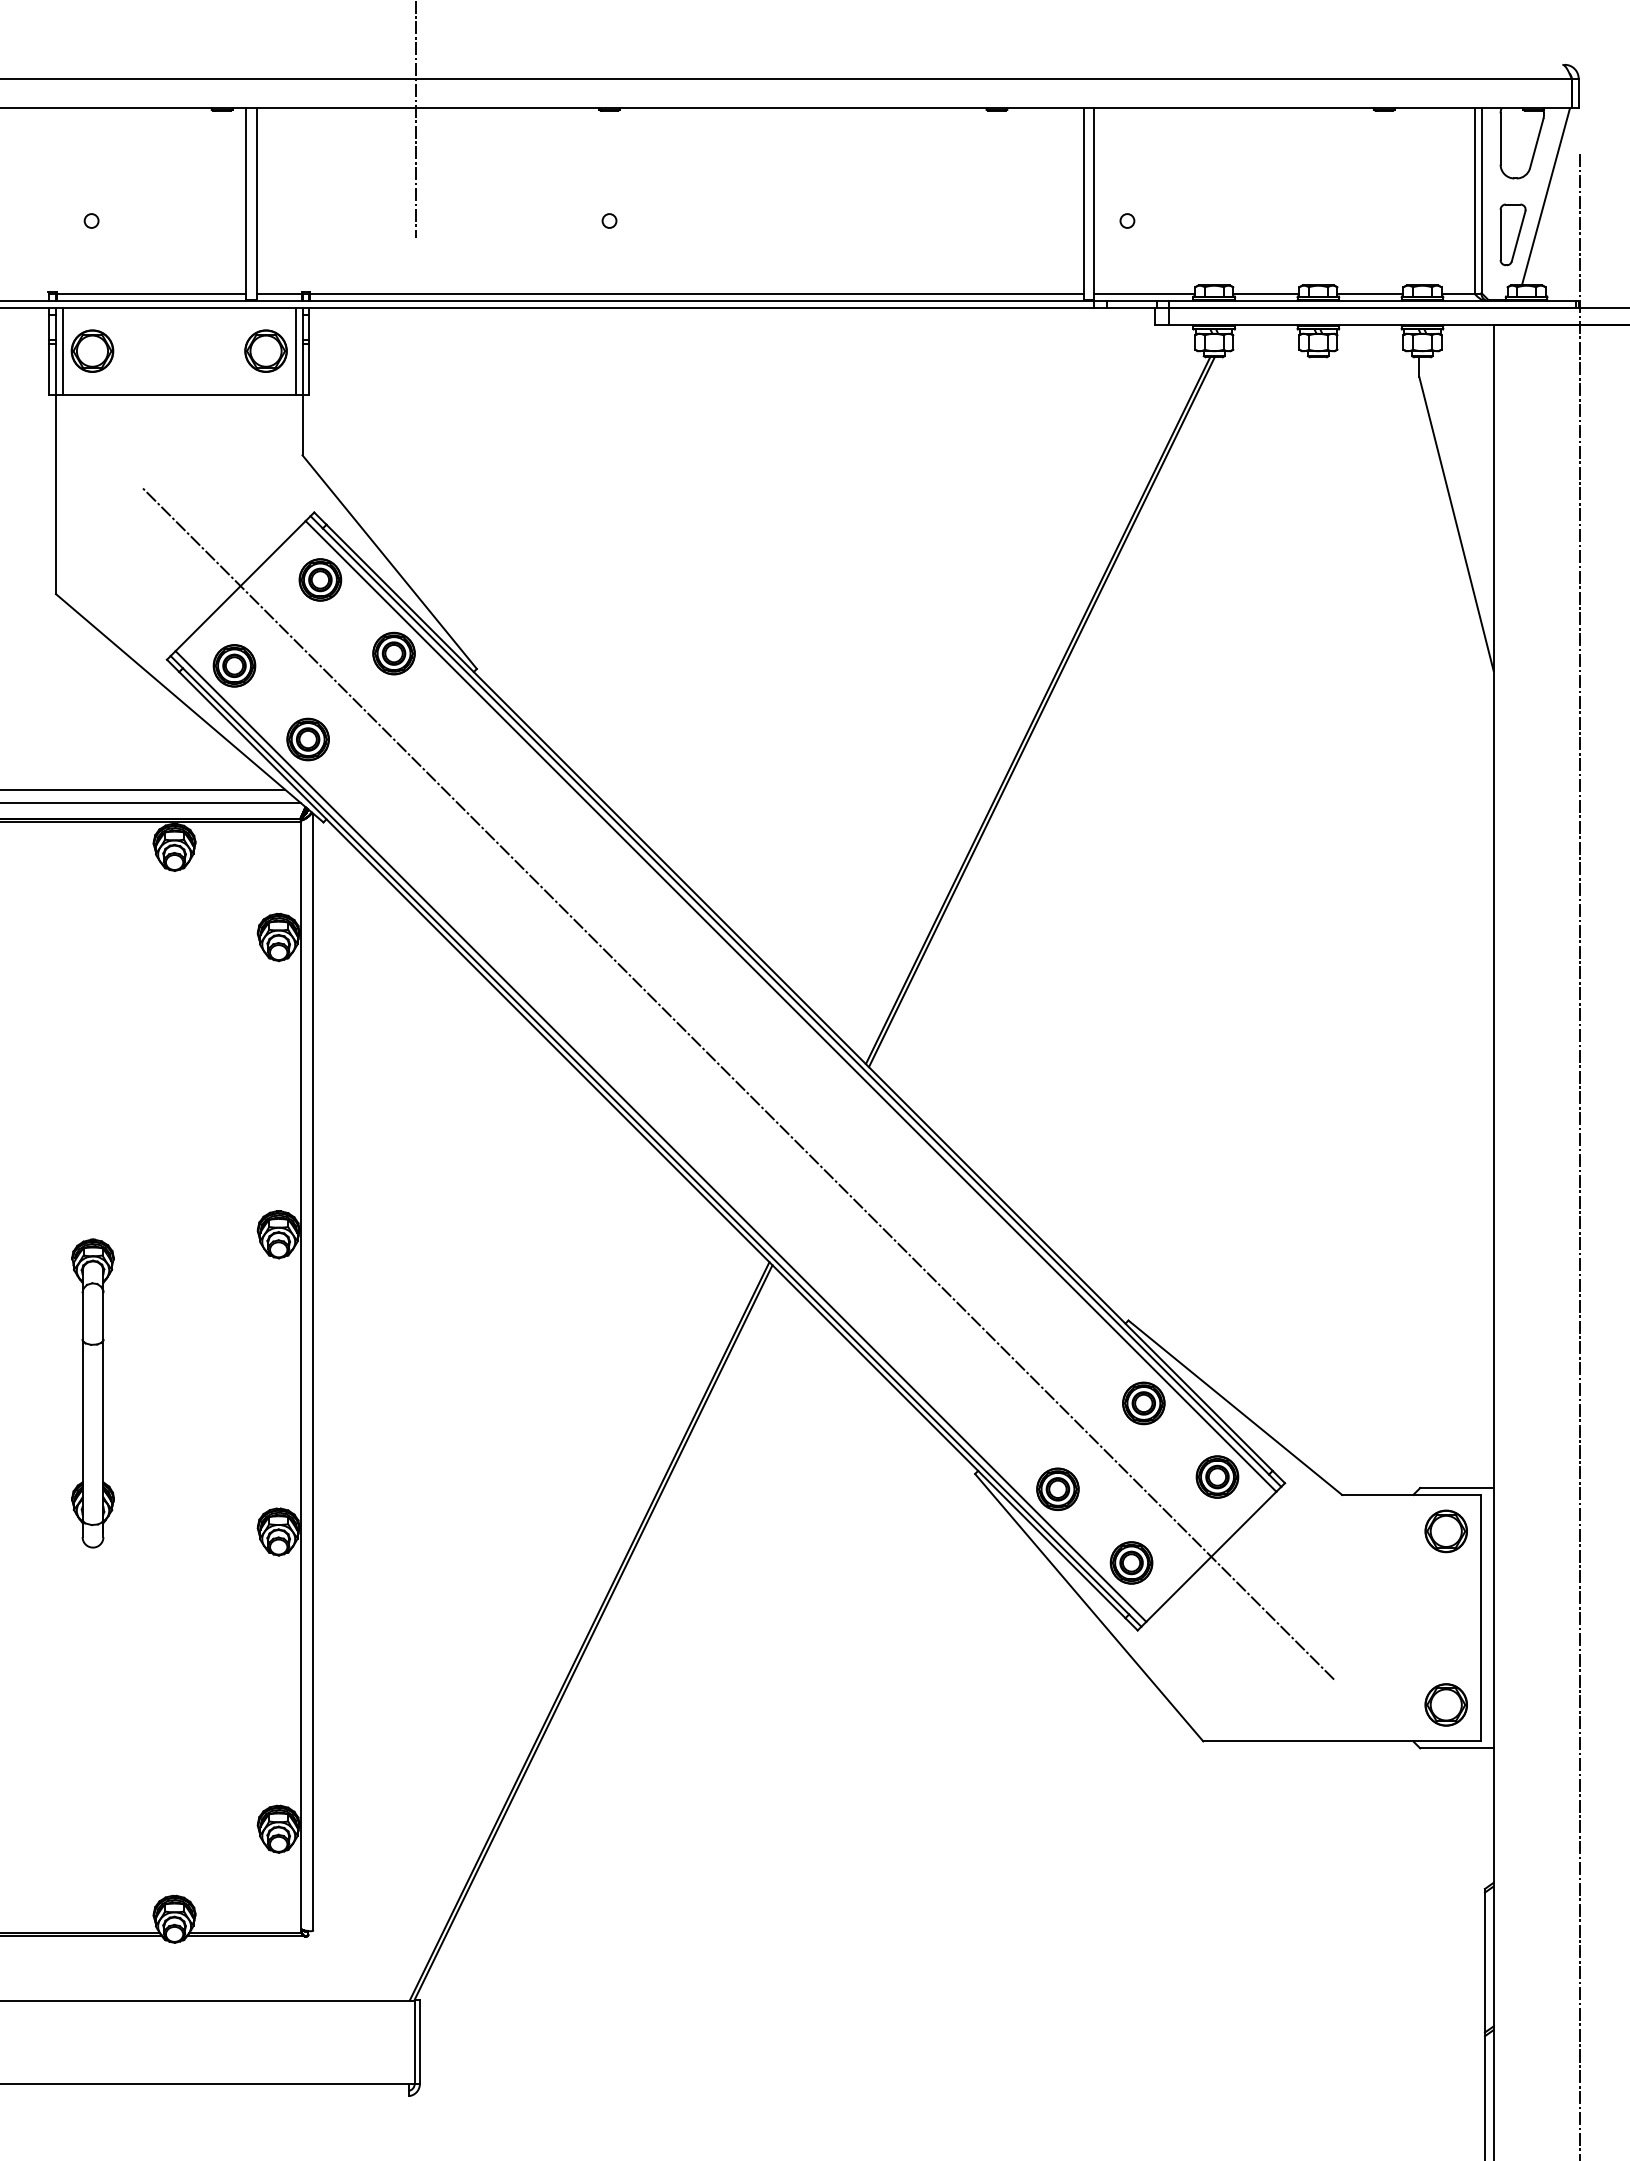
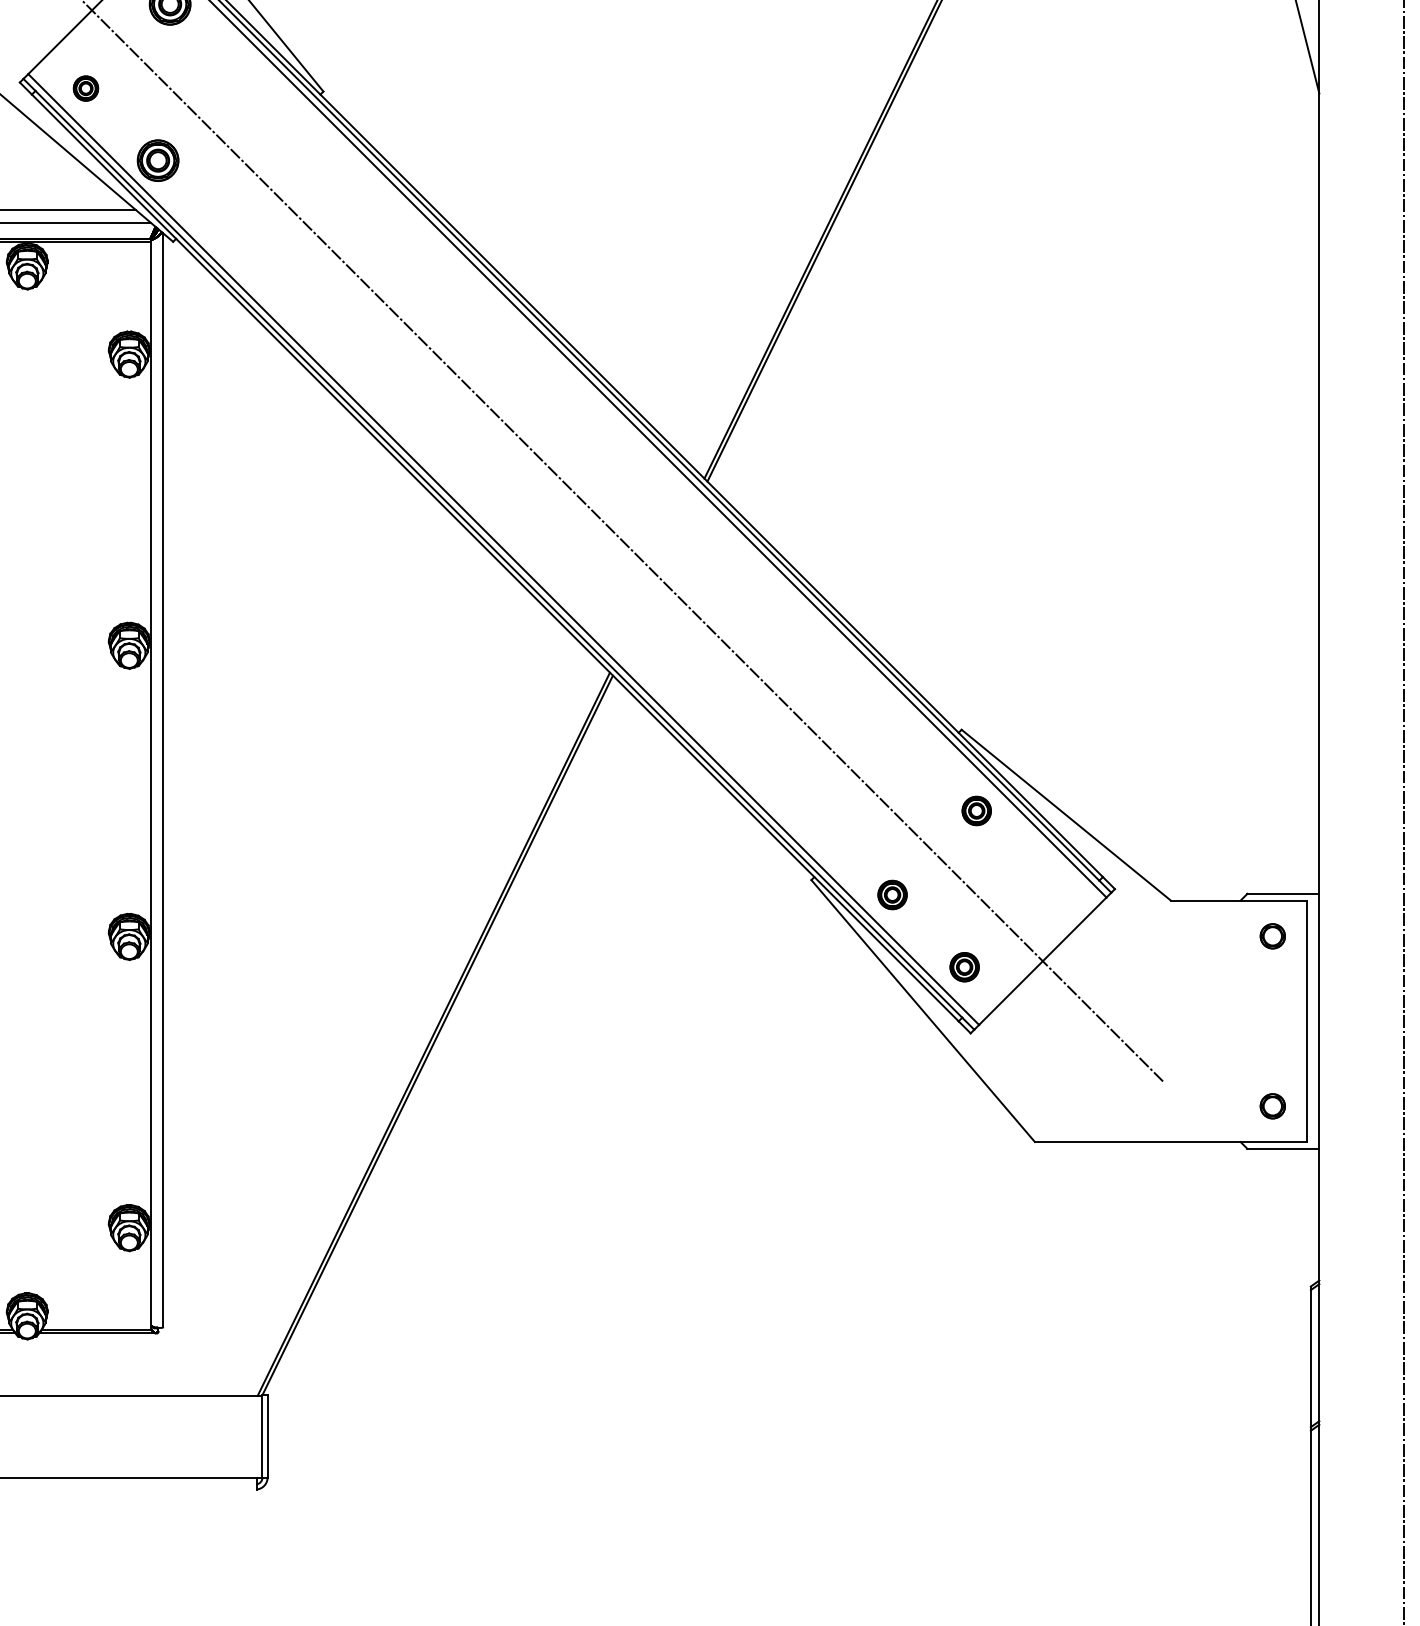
part: (393, 653) -> (241, 76), removed
part: (234, 665) -> (85, 88), size x0.6
part: (1143, 1403) -> (976, 811), size x0.7
part: (1217, 1476) -> (1048, 882), removed
part: (1057, 1488) -> (892, 894), size x0.7
part: (1445, 1531) -> (1272, 936), size x0.6
part: (1131, 1562) -> (964, 966), size x0.7
part: (1445, 1704) -> (1272, 1105), size x0.6

